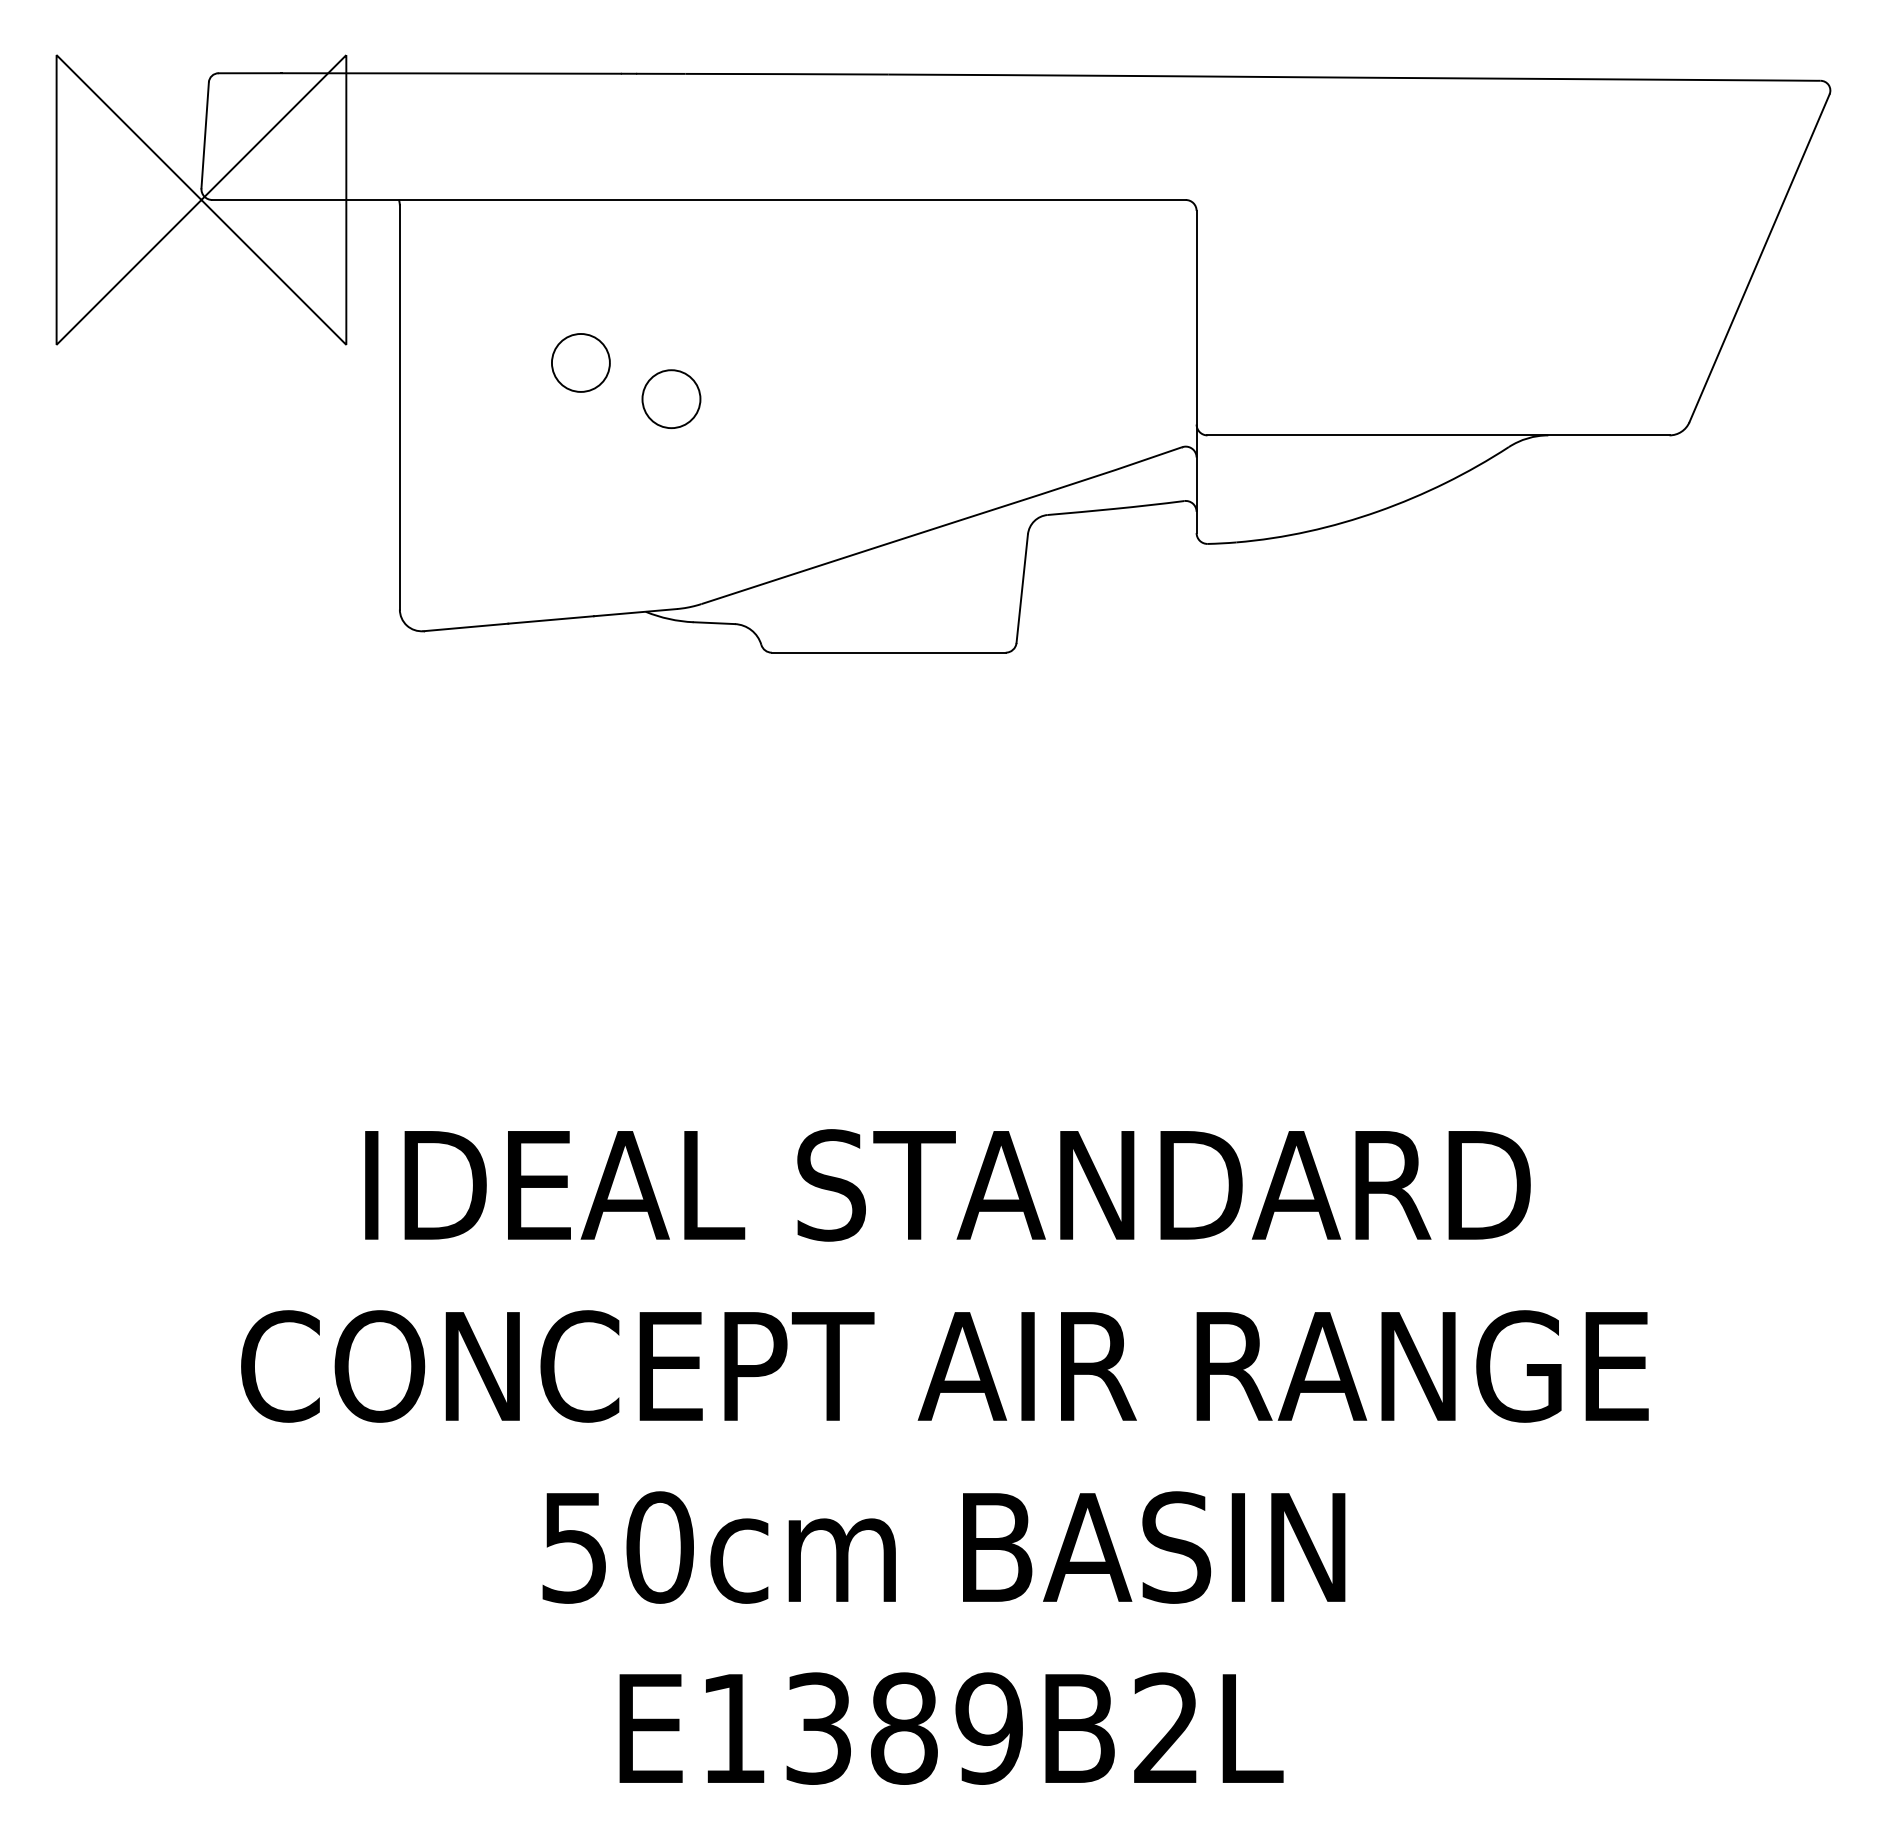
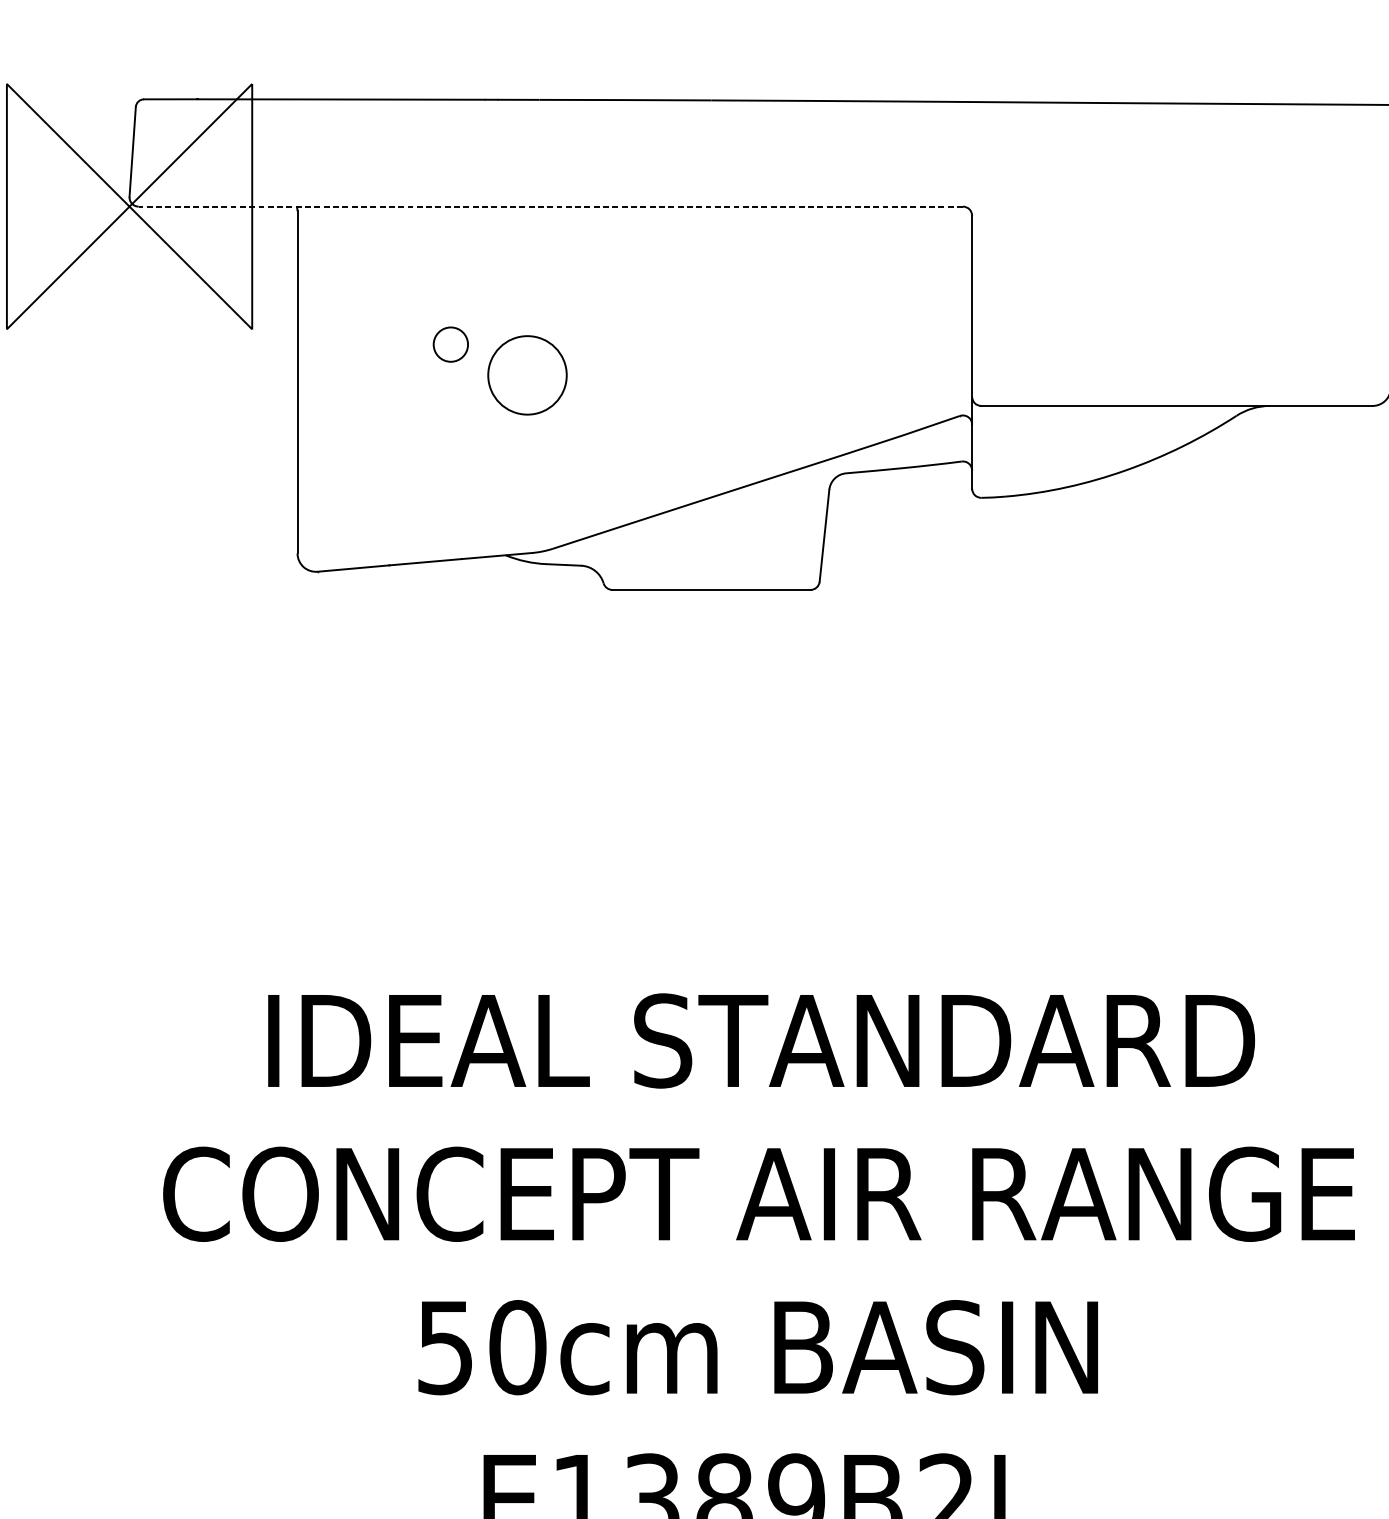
line: (699, 200) -> (551, 207), solid -> dashed
circle: (580, 362) -> (450, 344), size x0.7
circle: (671, 398) -> (527, 374), size x1.6

